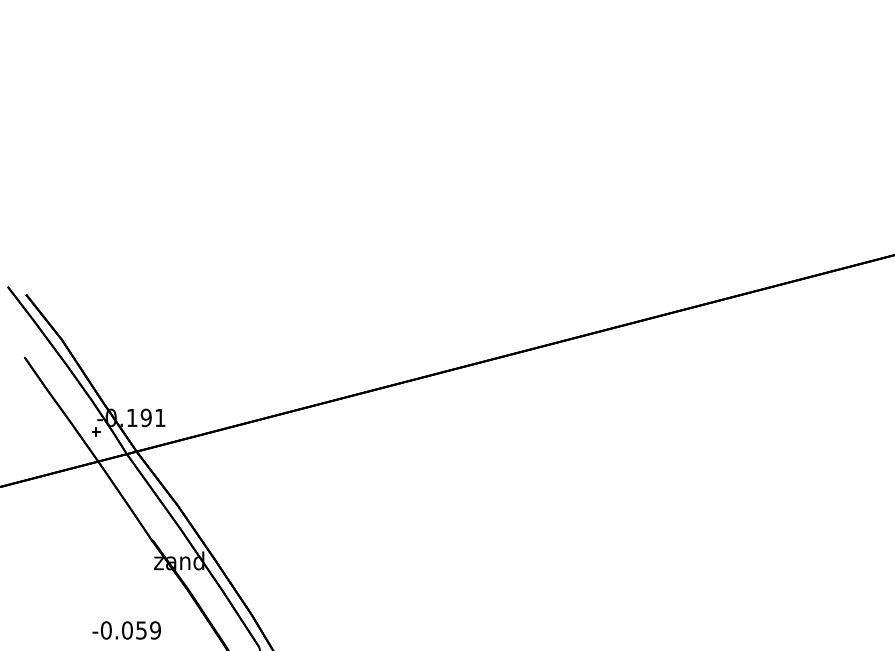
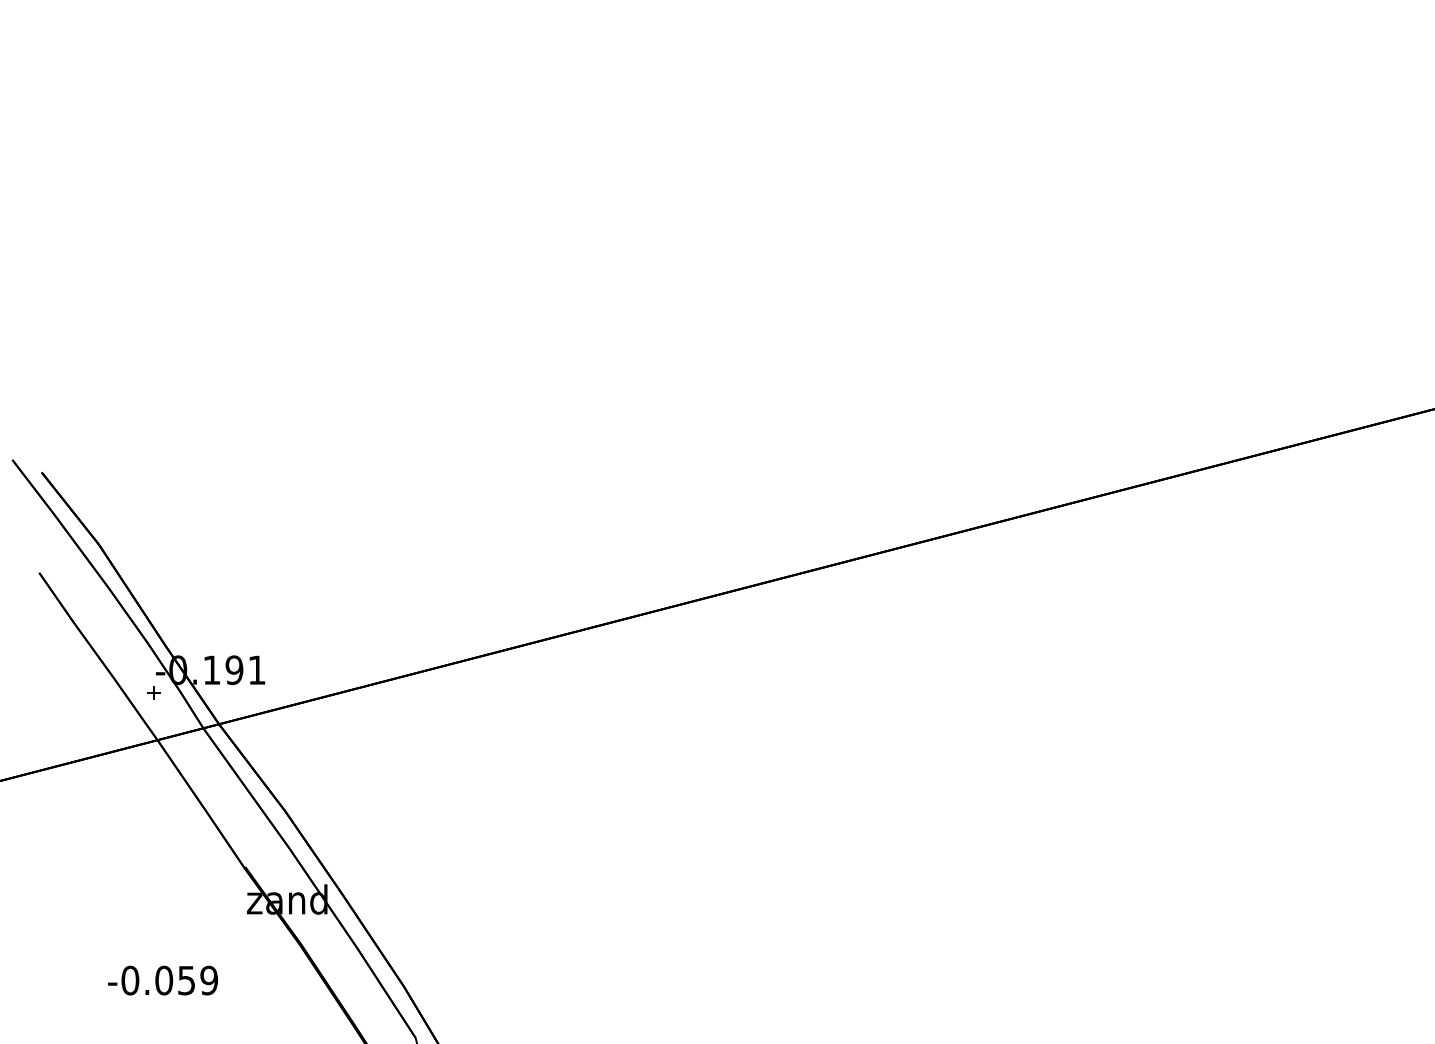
text: (126, 630) -> (162, 980), moved

